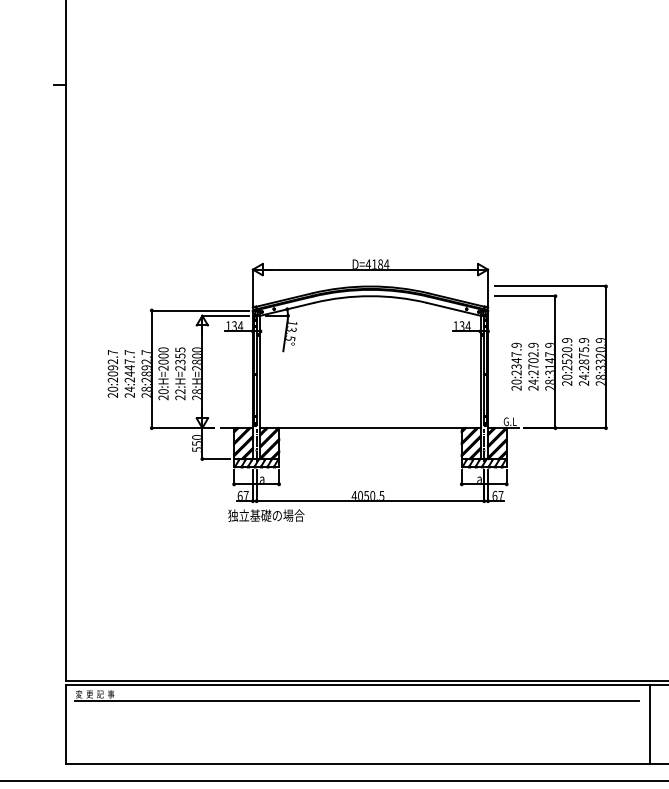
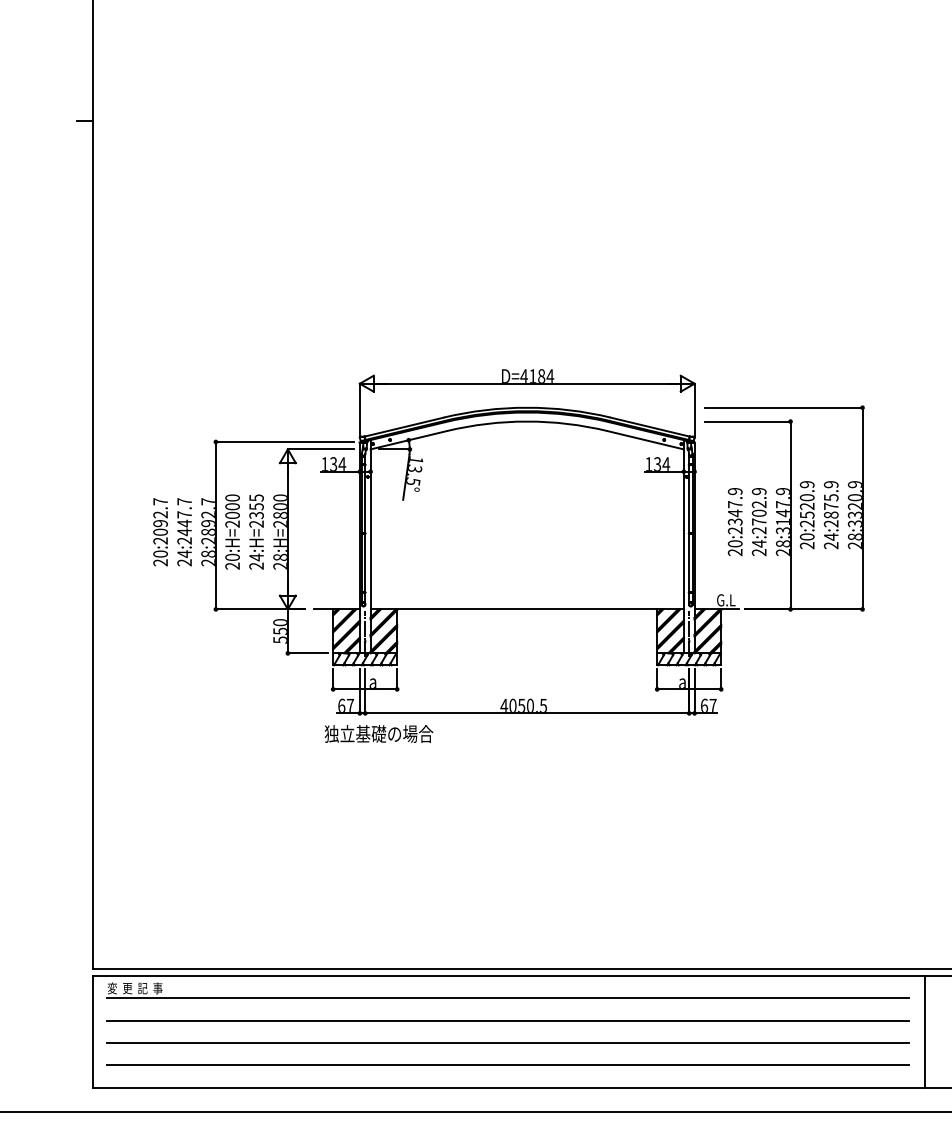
text: (180, 391) -> (256, 557), 22:H=2355 -> 24:H=2355
line: (356, 716) -> (507, 1019), added
line: (356, 732) -> (507, 1042), added
line: (356, 748) -> (507, 1065), added

